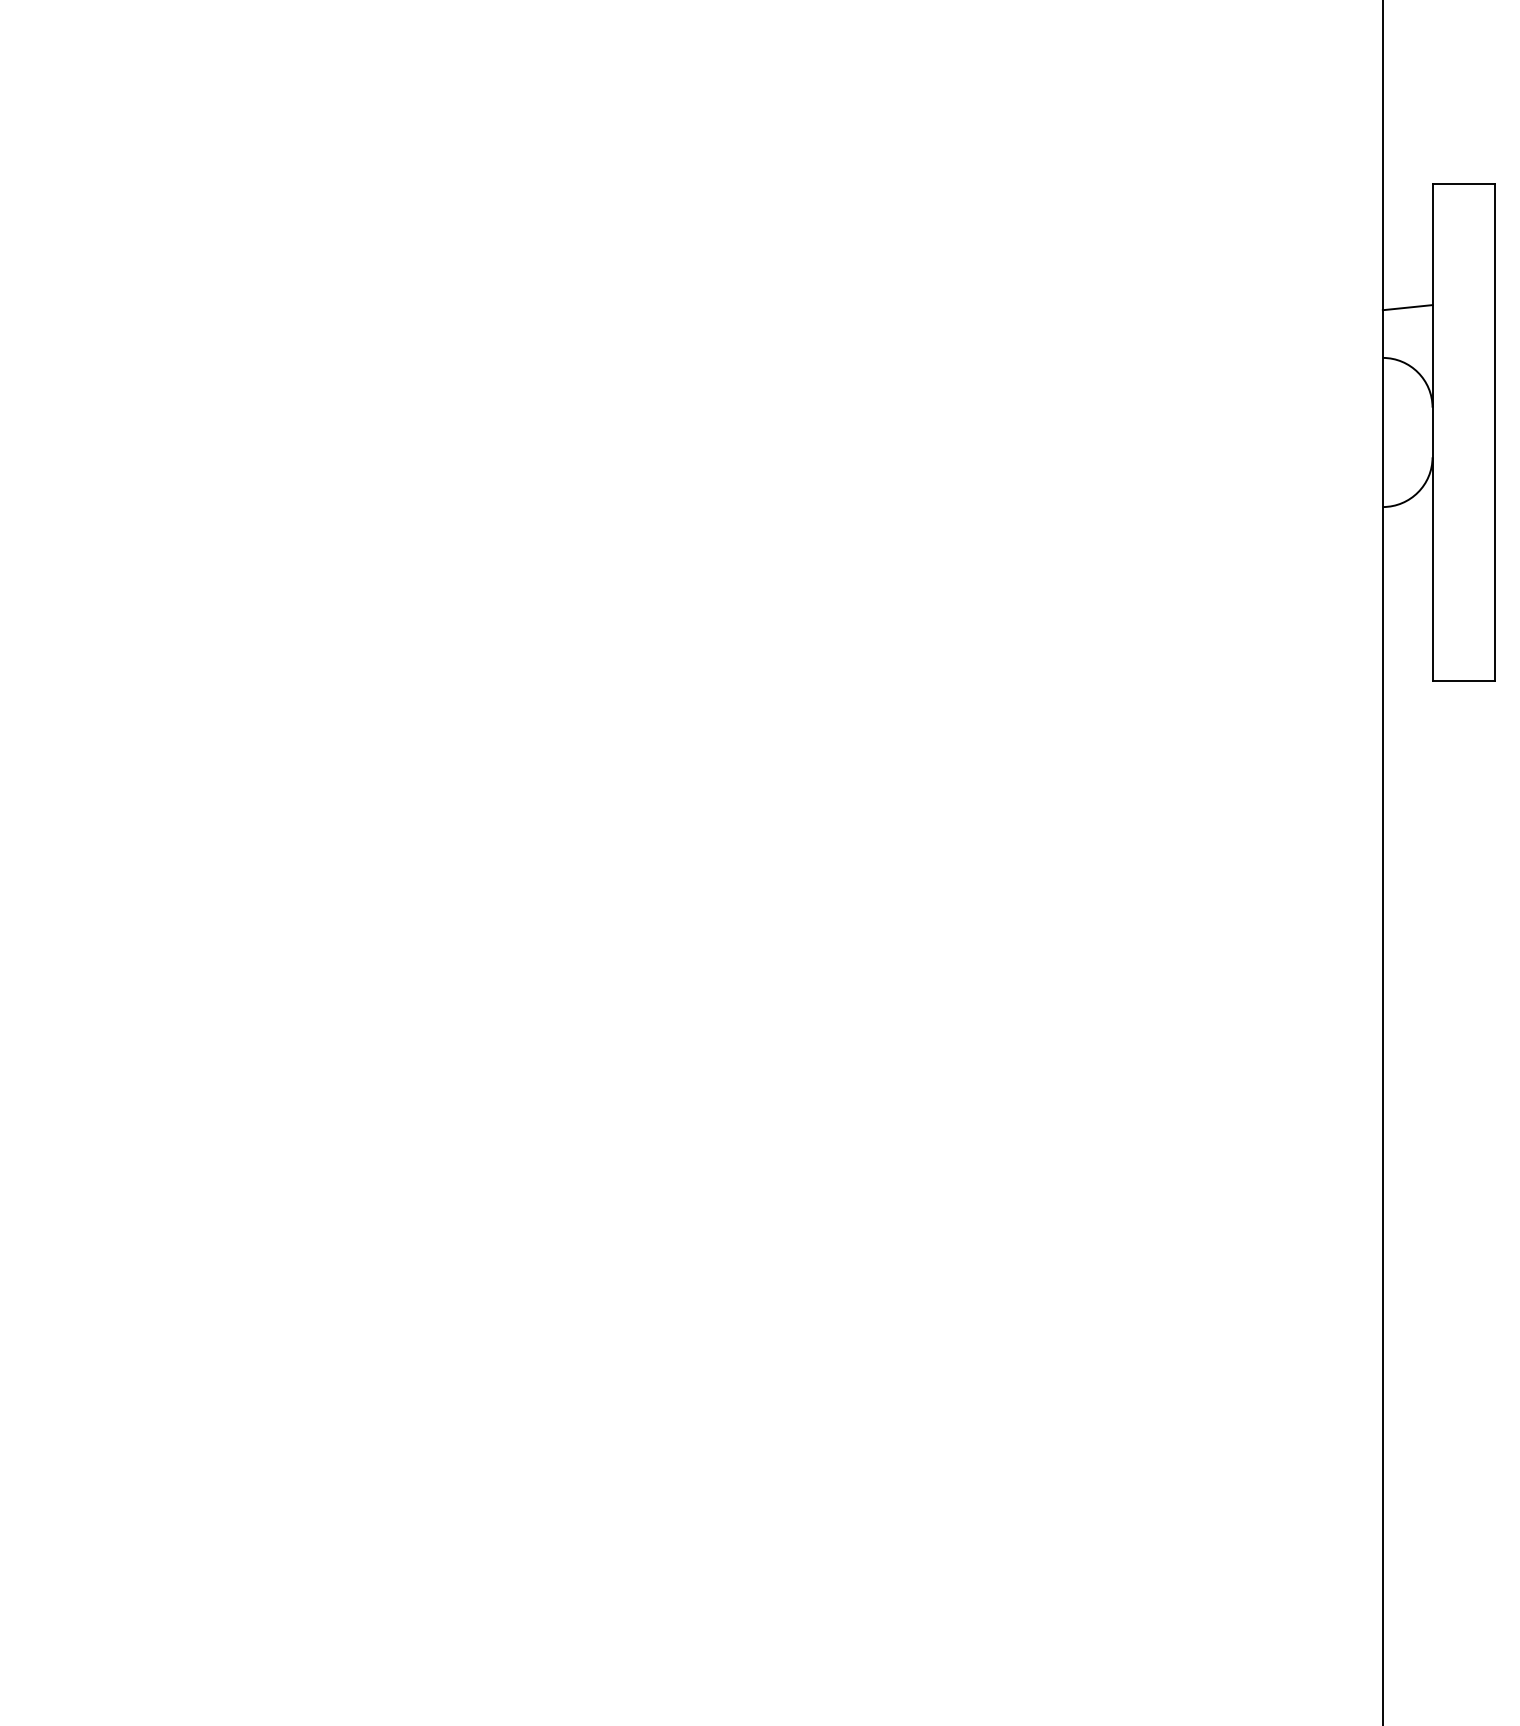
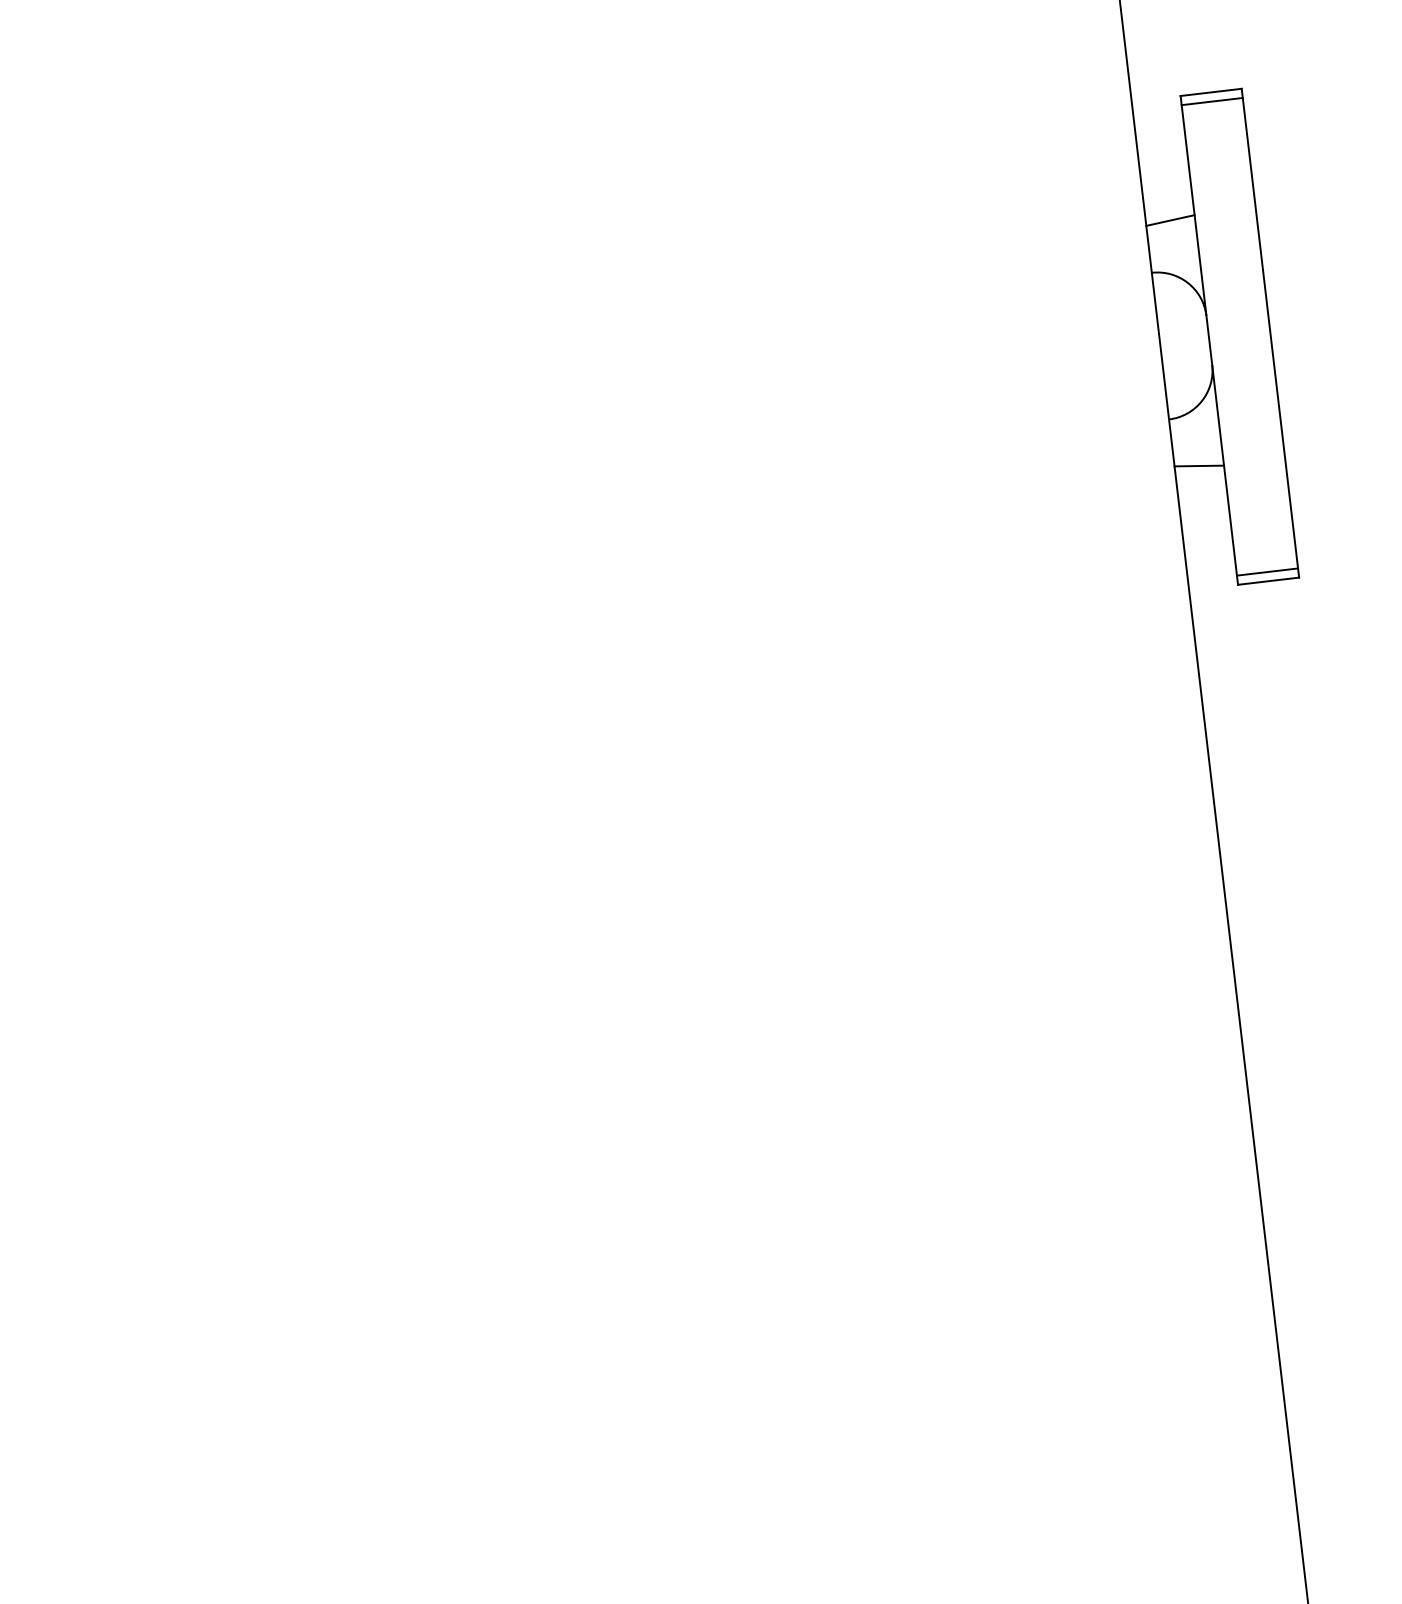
line: (1463, 193) -> (1212, 101), added
line: (1407, 556) -> (1199, 465), added
line: (1463, 671) -> (1267, 571), added

